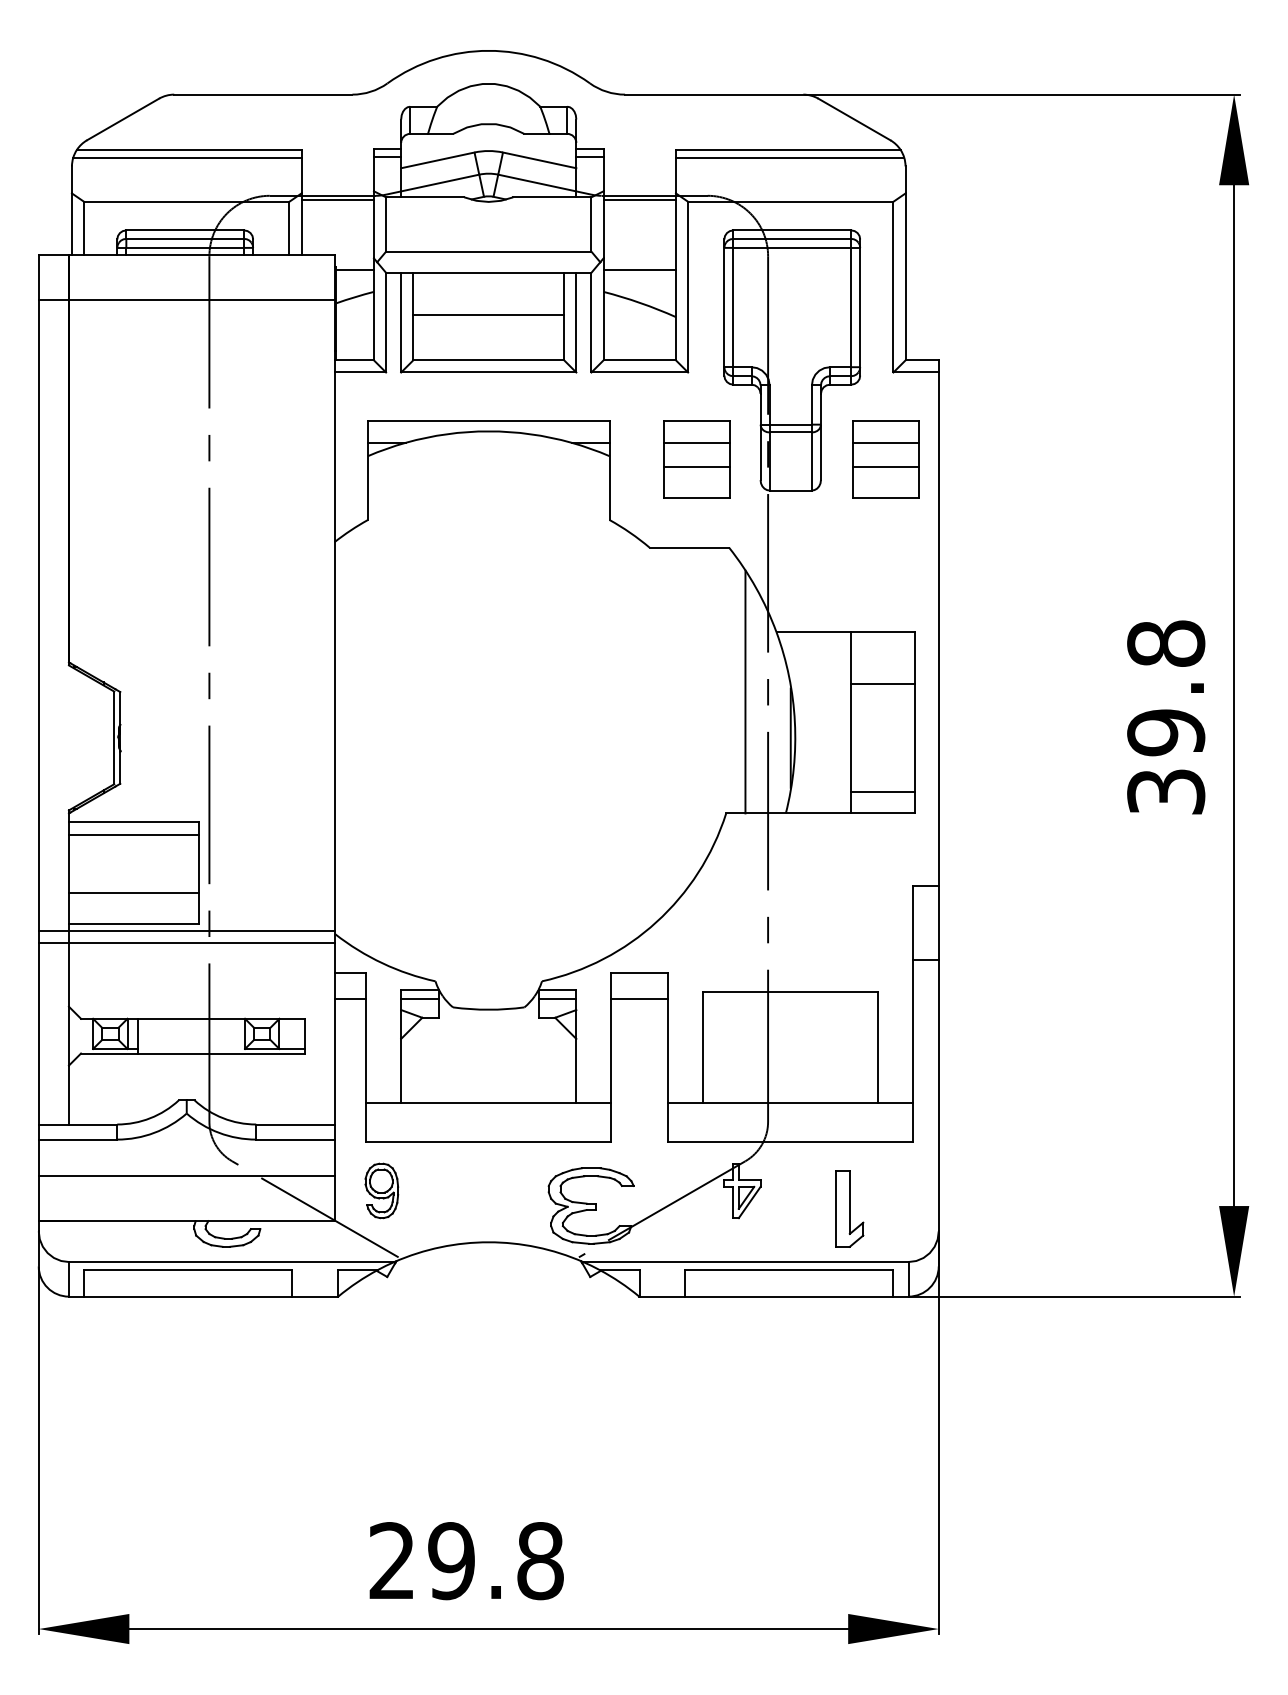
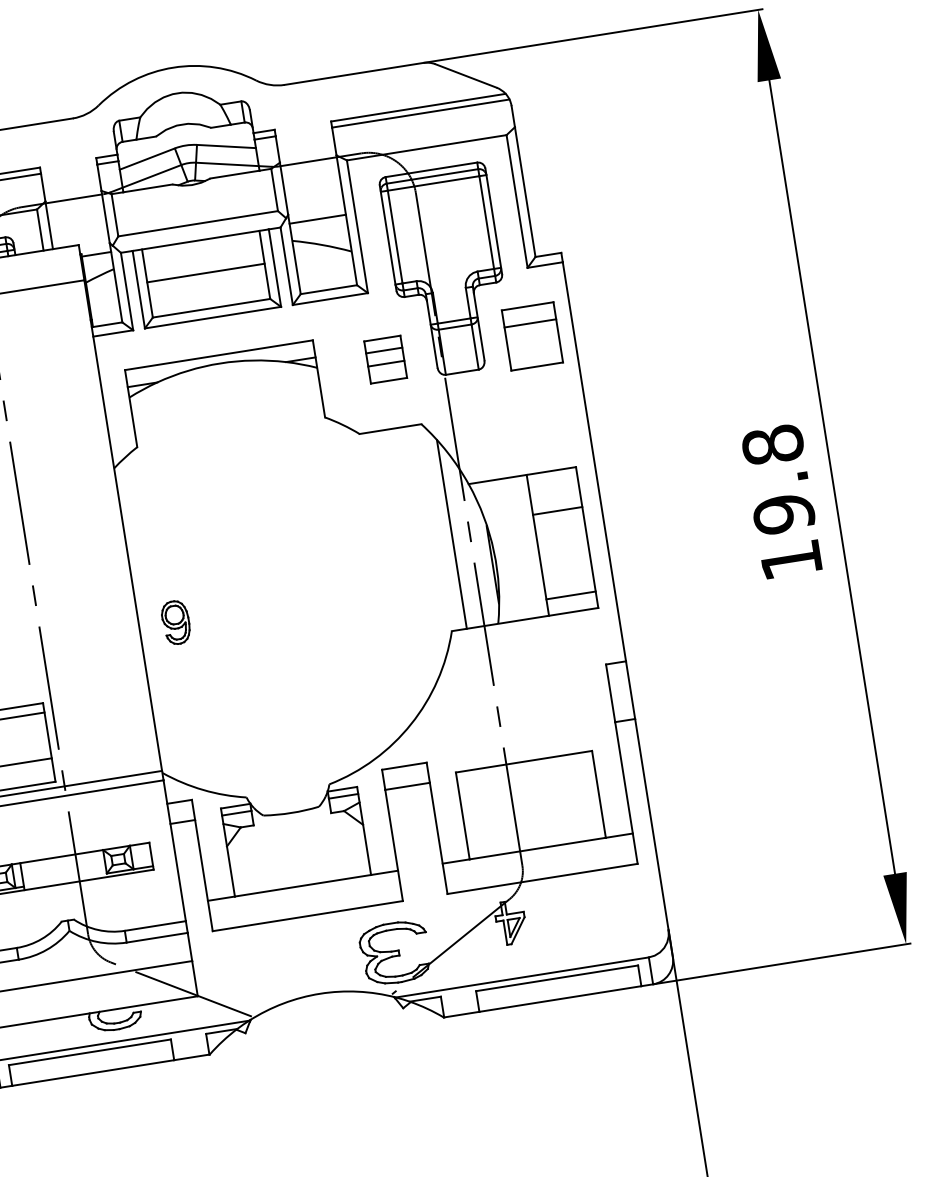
line: (337, 200) -> (74, 202), removed
line: (639, 200) -> (309, 165), removed
part: (696, 459) -> (385, 359), size x0.7
line: (885, 466) -> (532, 341), removed
text: (1166, 791) -> (791, 559), 39.8 -> 19.8
part: (381, 1190) -> (175, 622), moved
part: (849, 1208) -> (596, 923), removed

